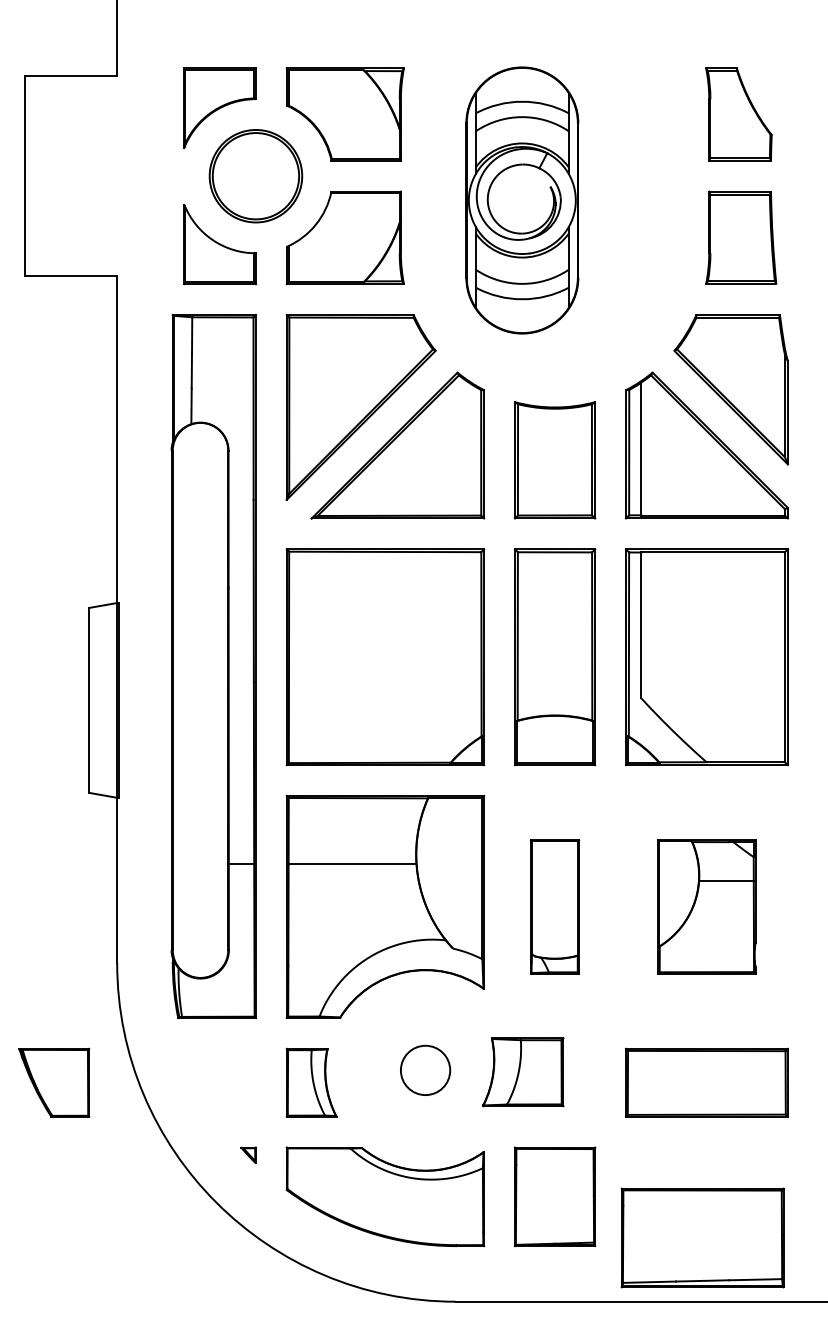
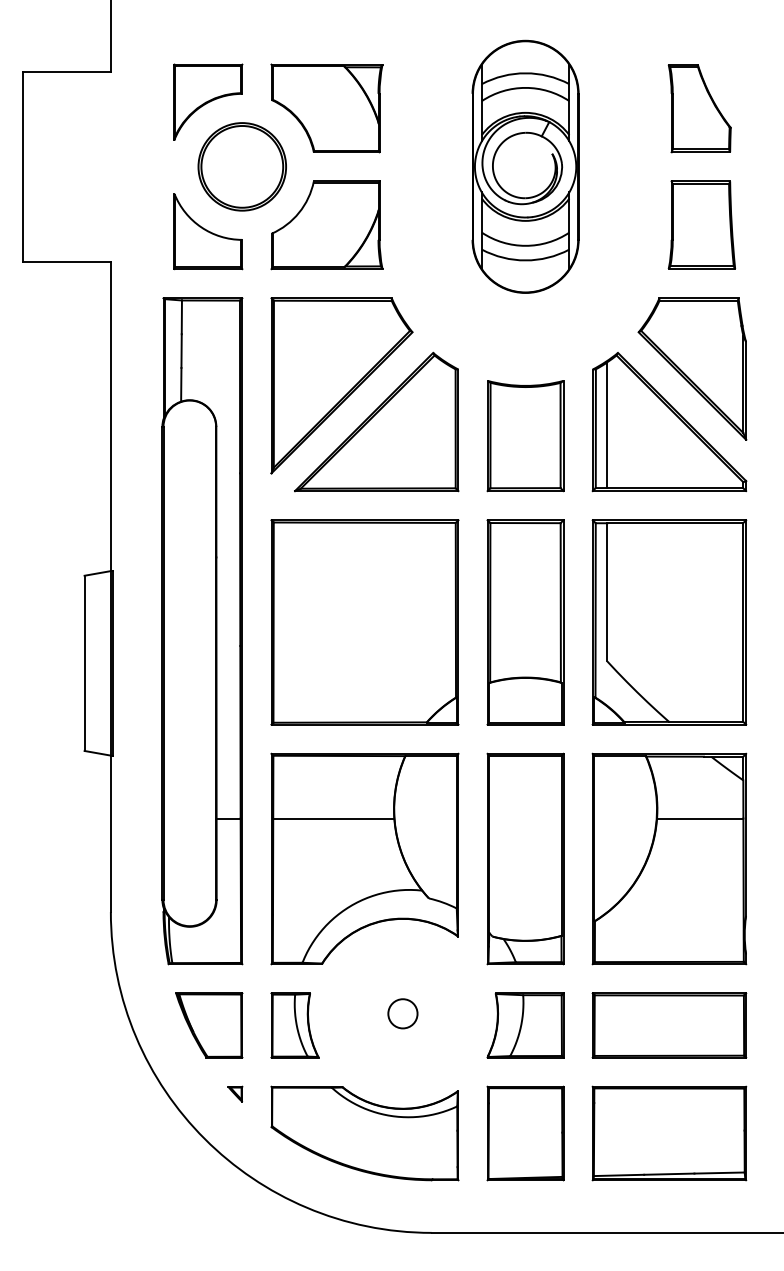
part: (522, 200) -> (525, 166), moved
part: (554, 906) -> (525, 858), size x1.67
part: (706, 906) -> (669, 858), size x1.67
circle: (425, 1070) -> (402, 1013), size x0.62
part: (523, 1072) -> (525, 1025), moved
part: (54, 1082) -> (209, 1025), moved
part: (702, 1237) -> (669, 1133), moved

